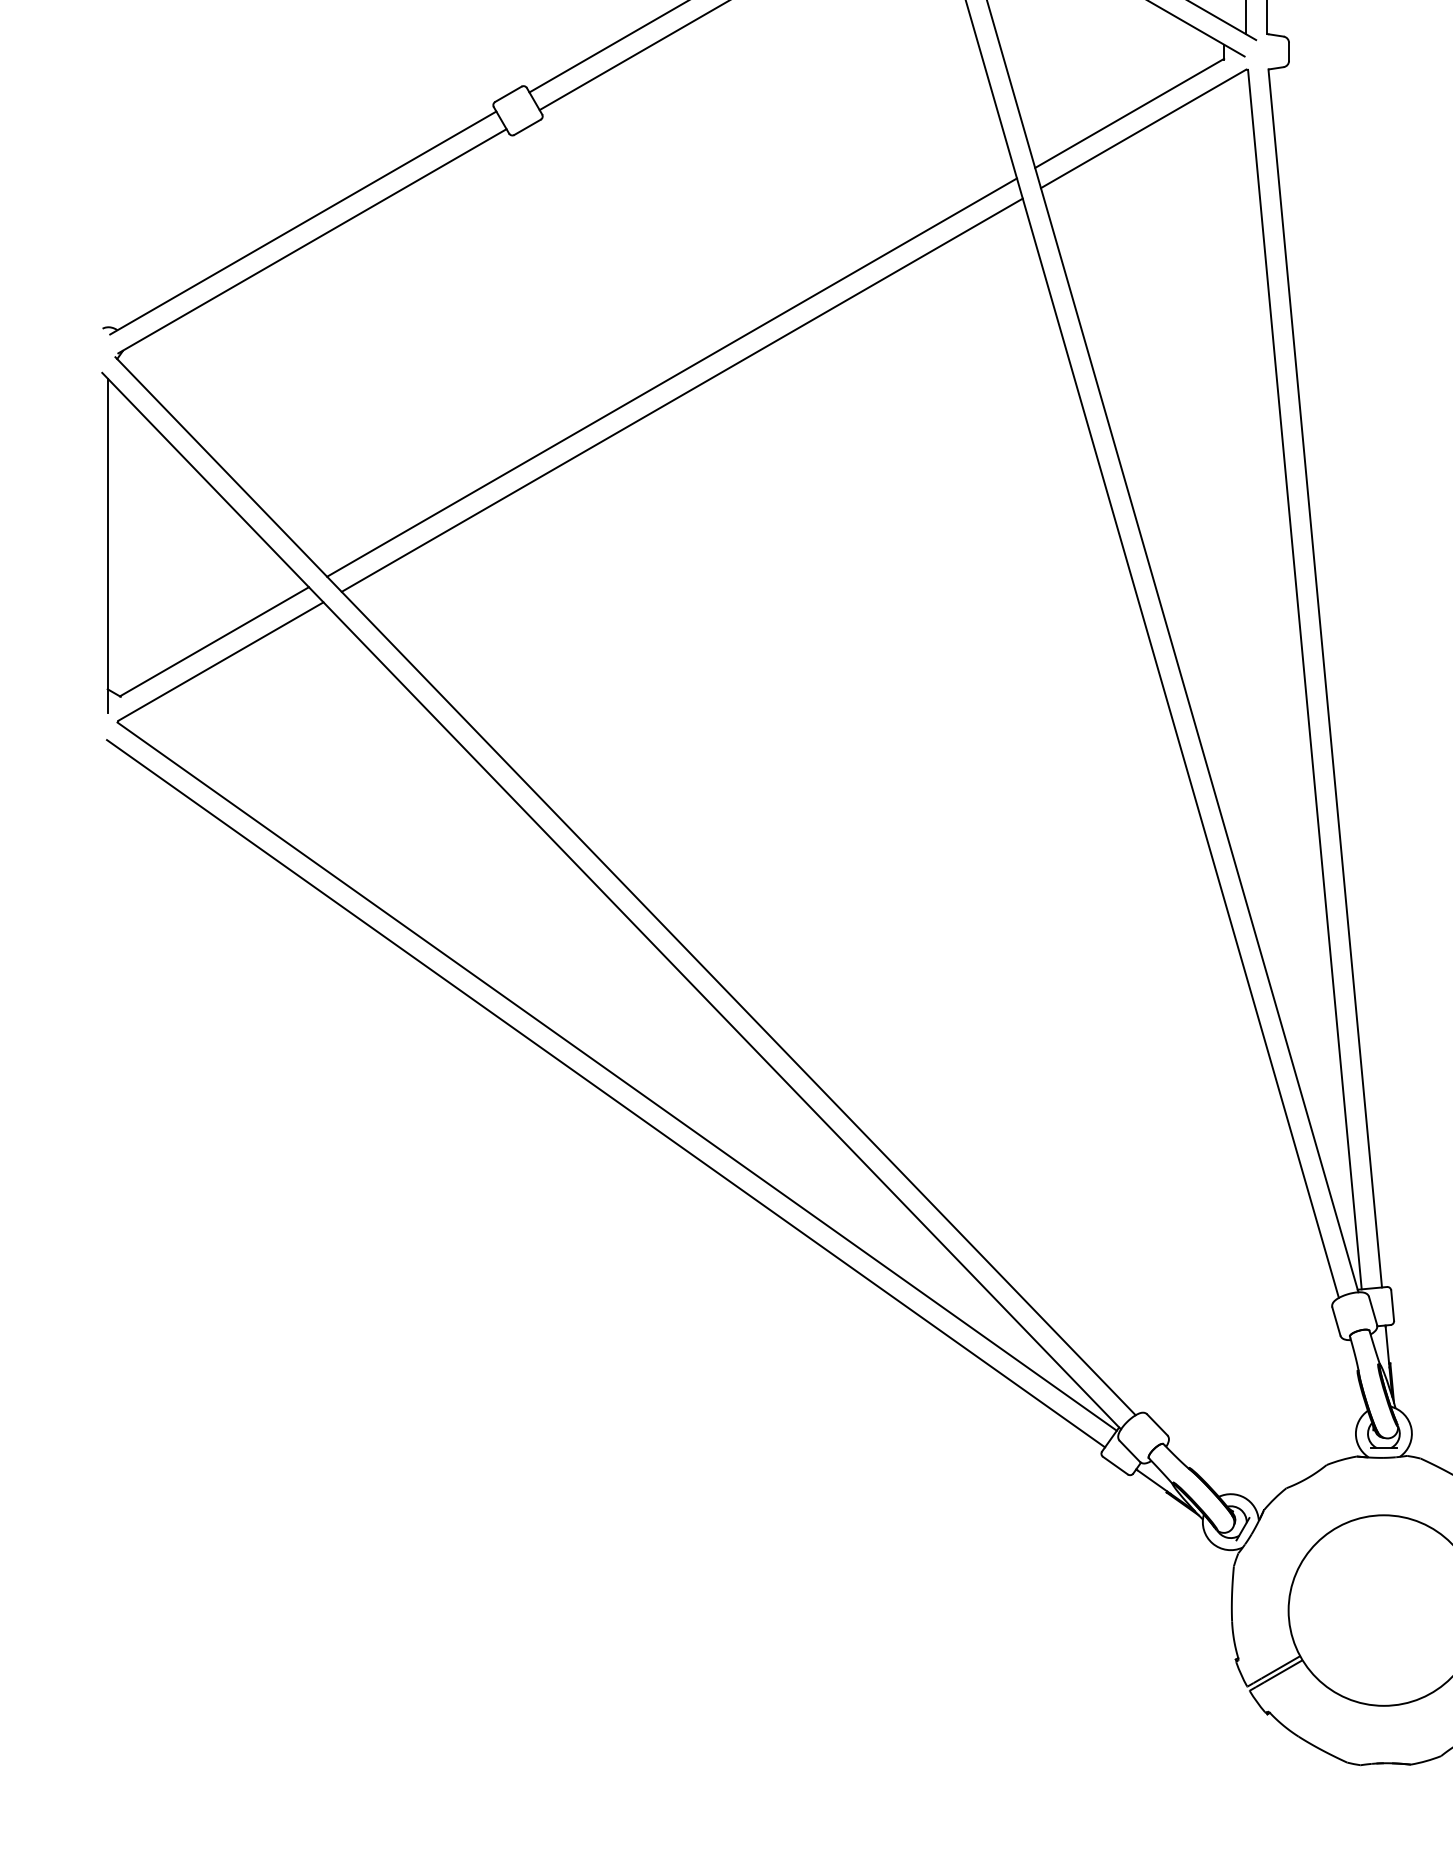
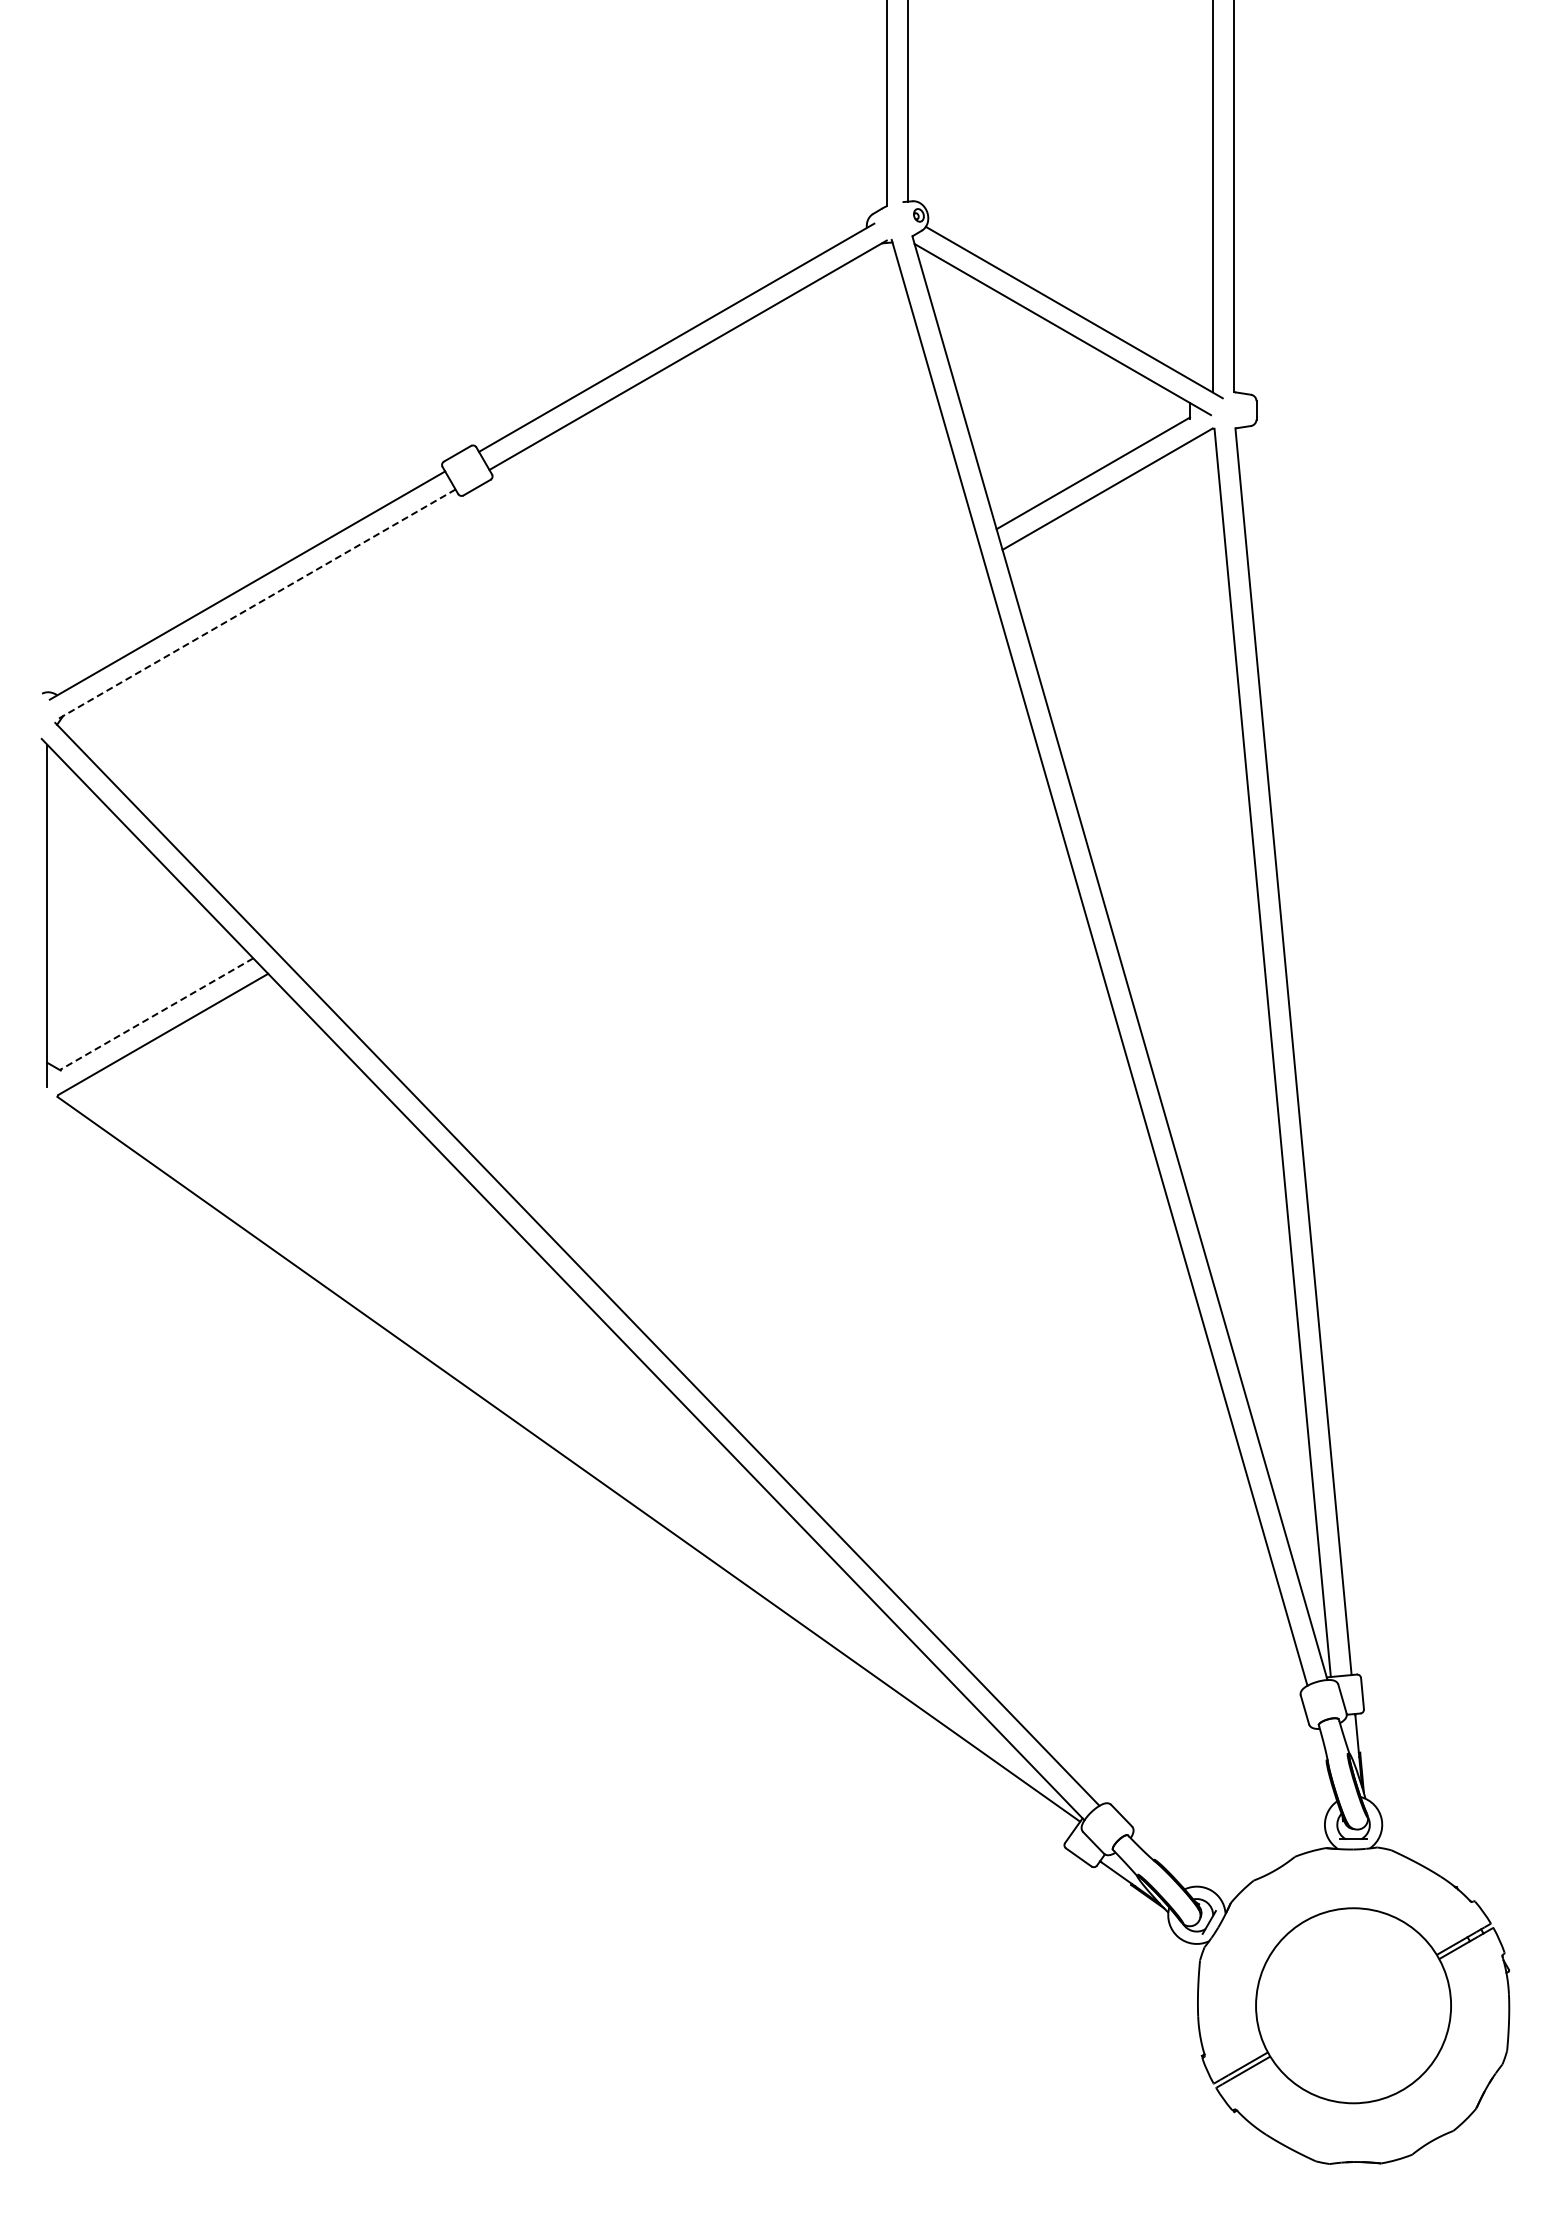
line: (312, 241) -> (256, 604), solid -> dashed
line: (671, 377) -> (624, 743), removed
line: (681, 394) -> (634, 761), removed
line: (214, 642) -> (156, 1014), solid -> dashed
line: (606, 1093) -> (557, 1476), removed

